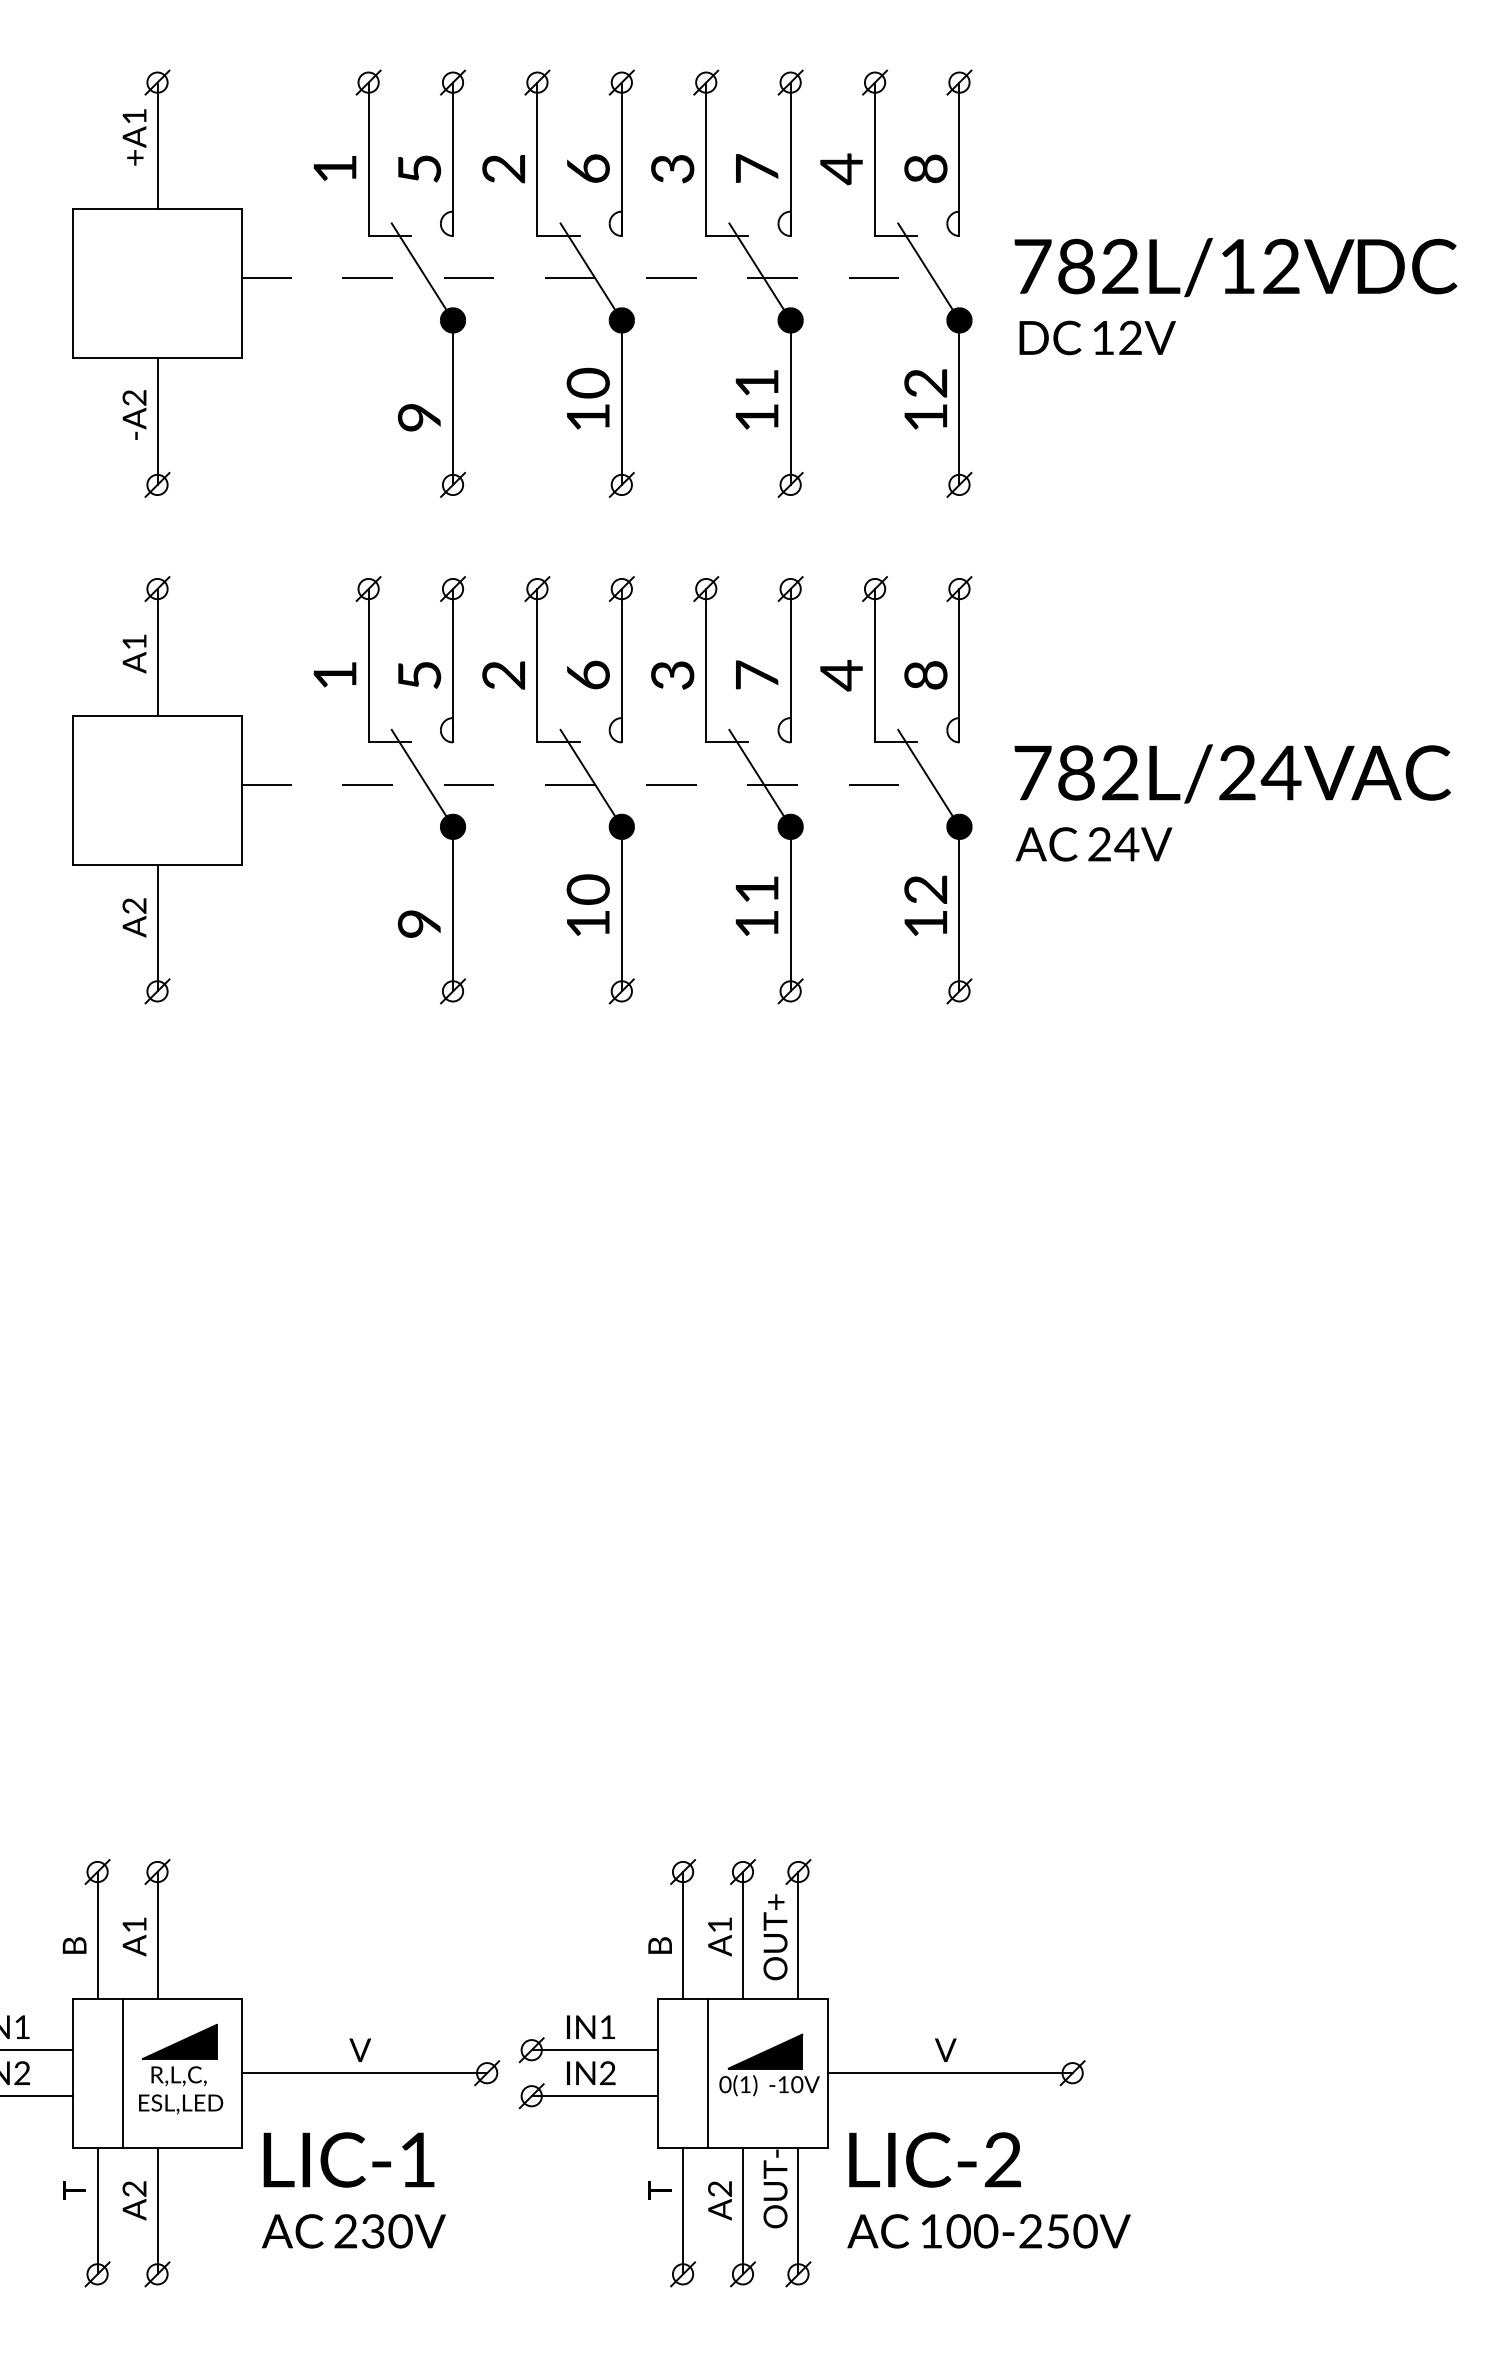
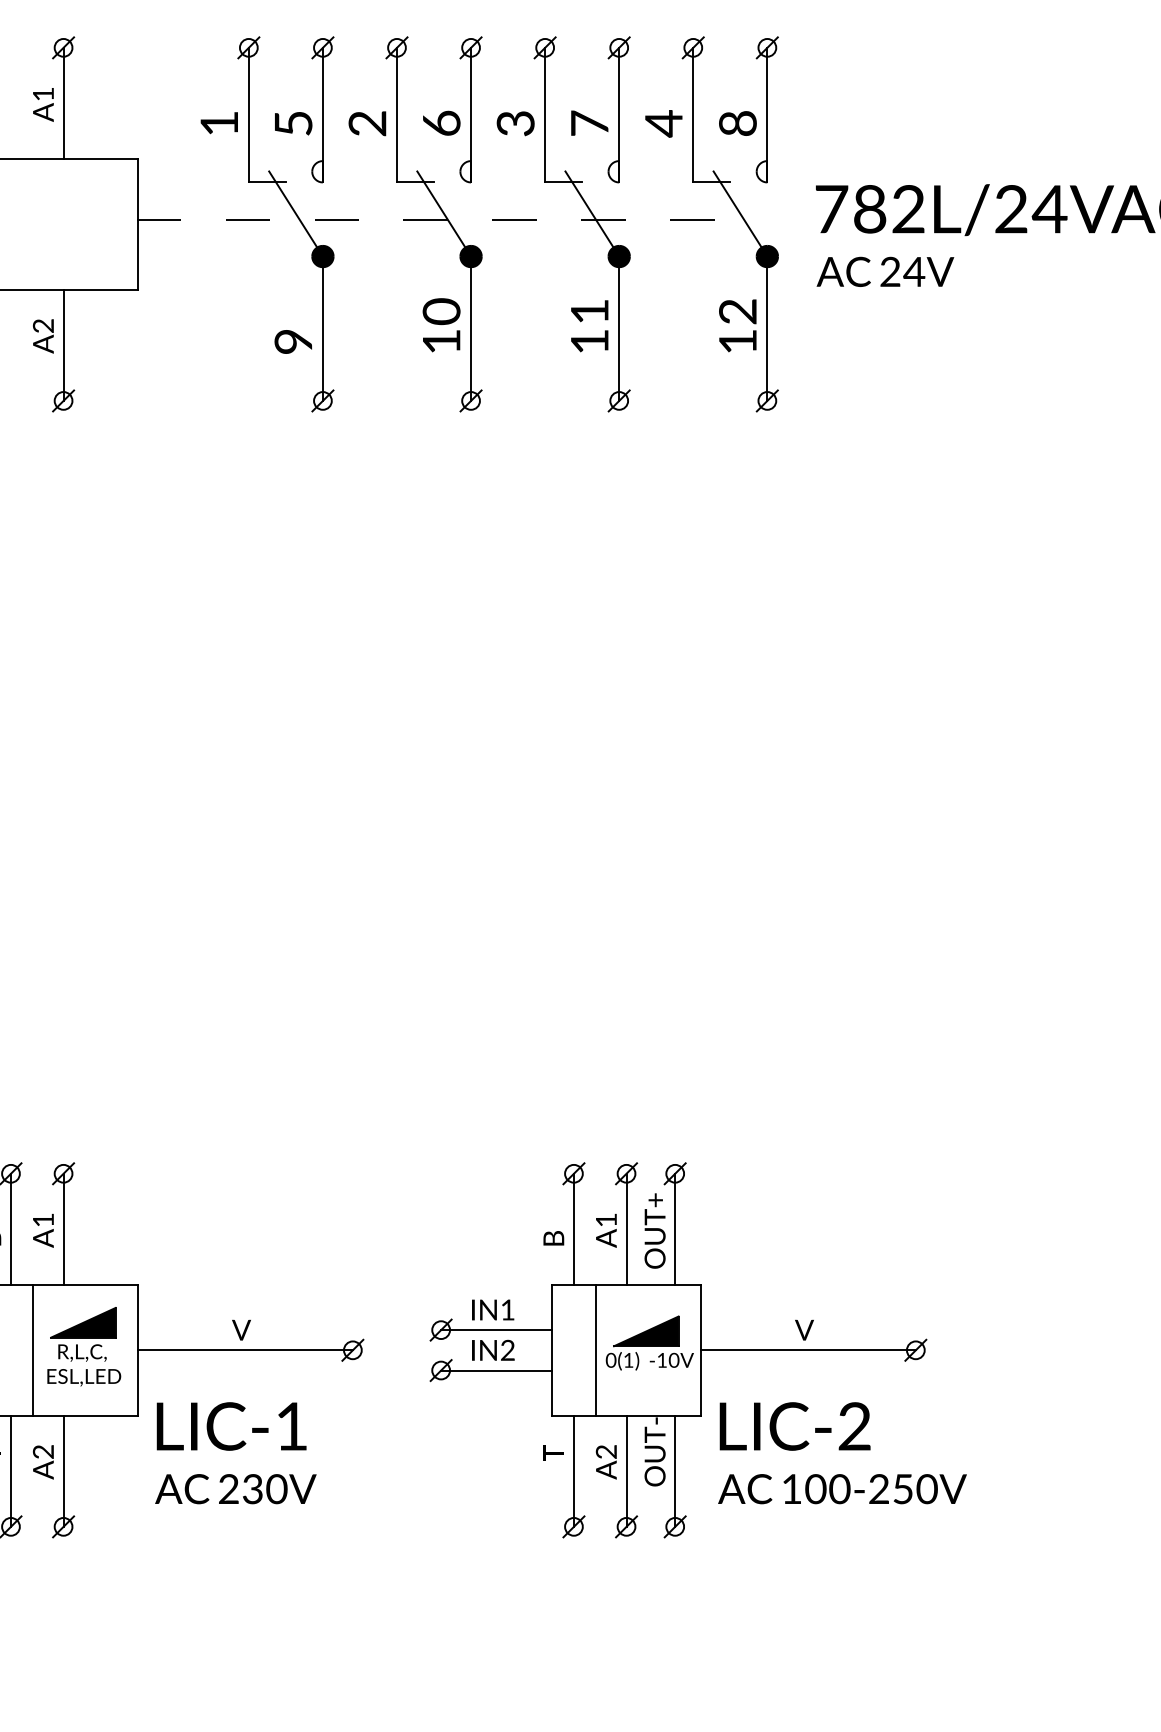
part: (824, 2073) -> (698, 1350), moved

